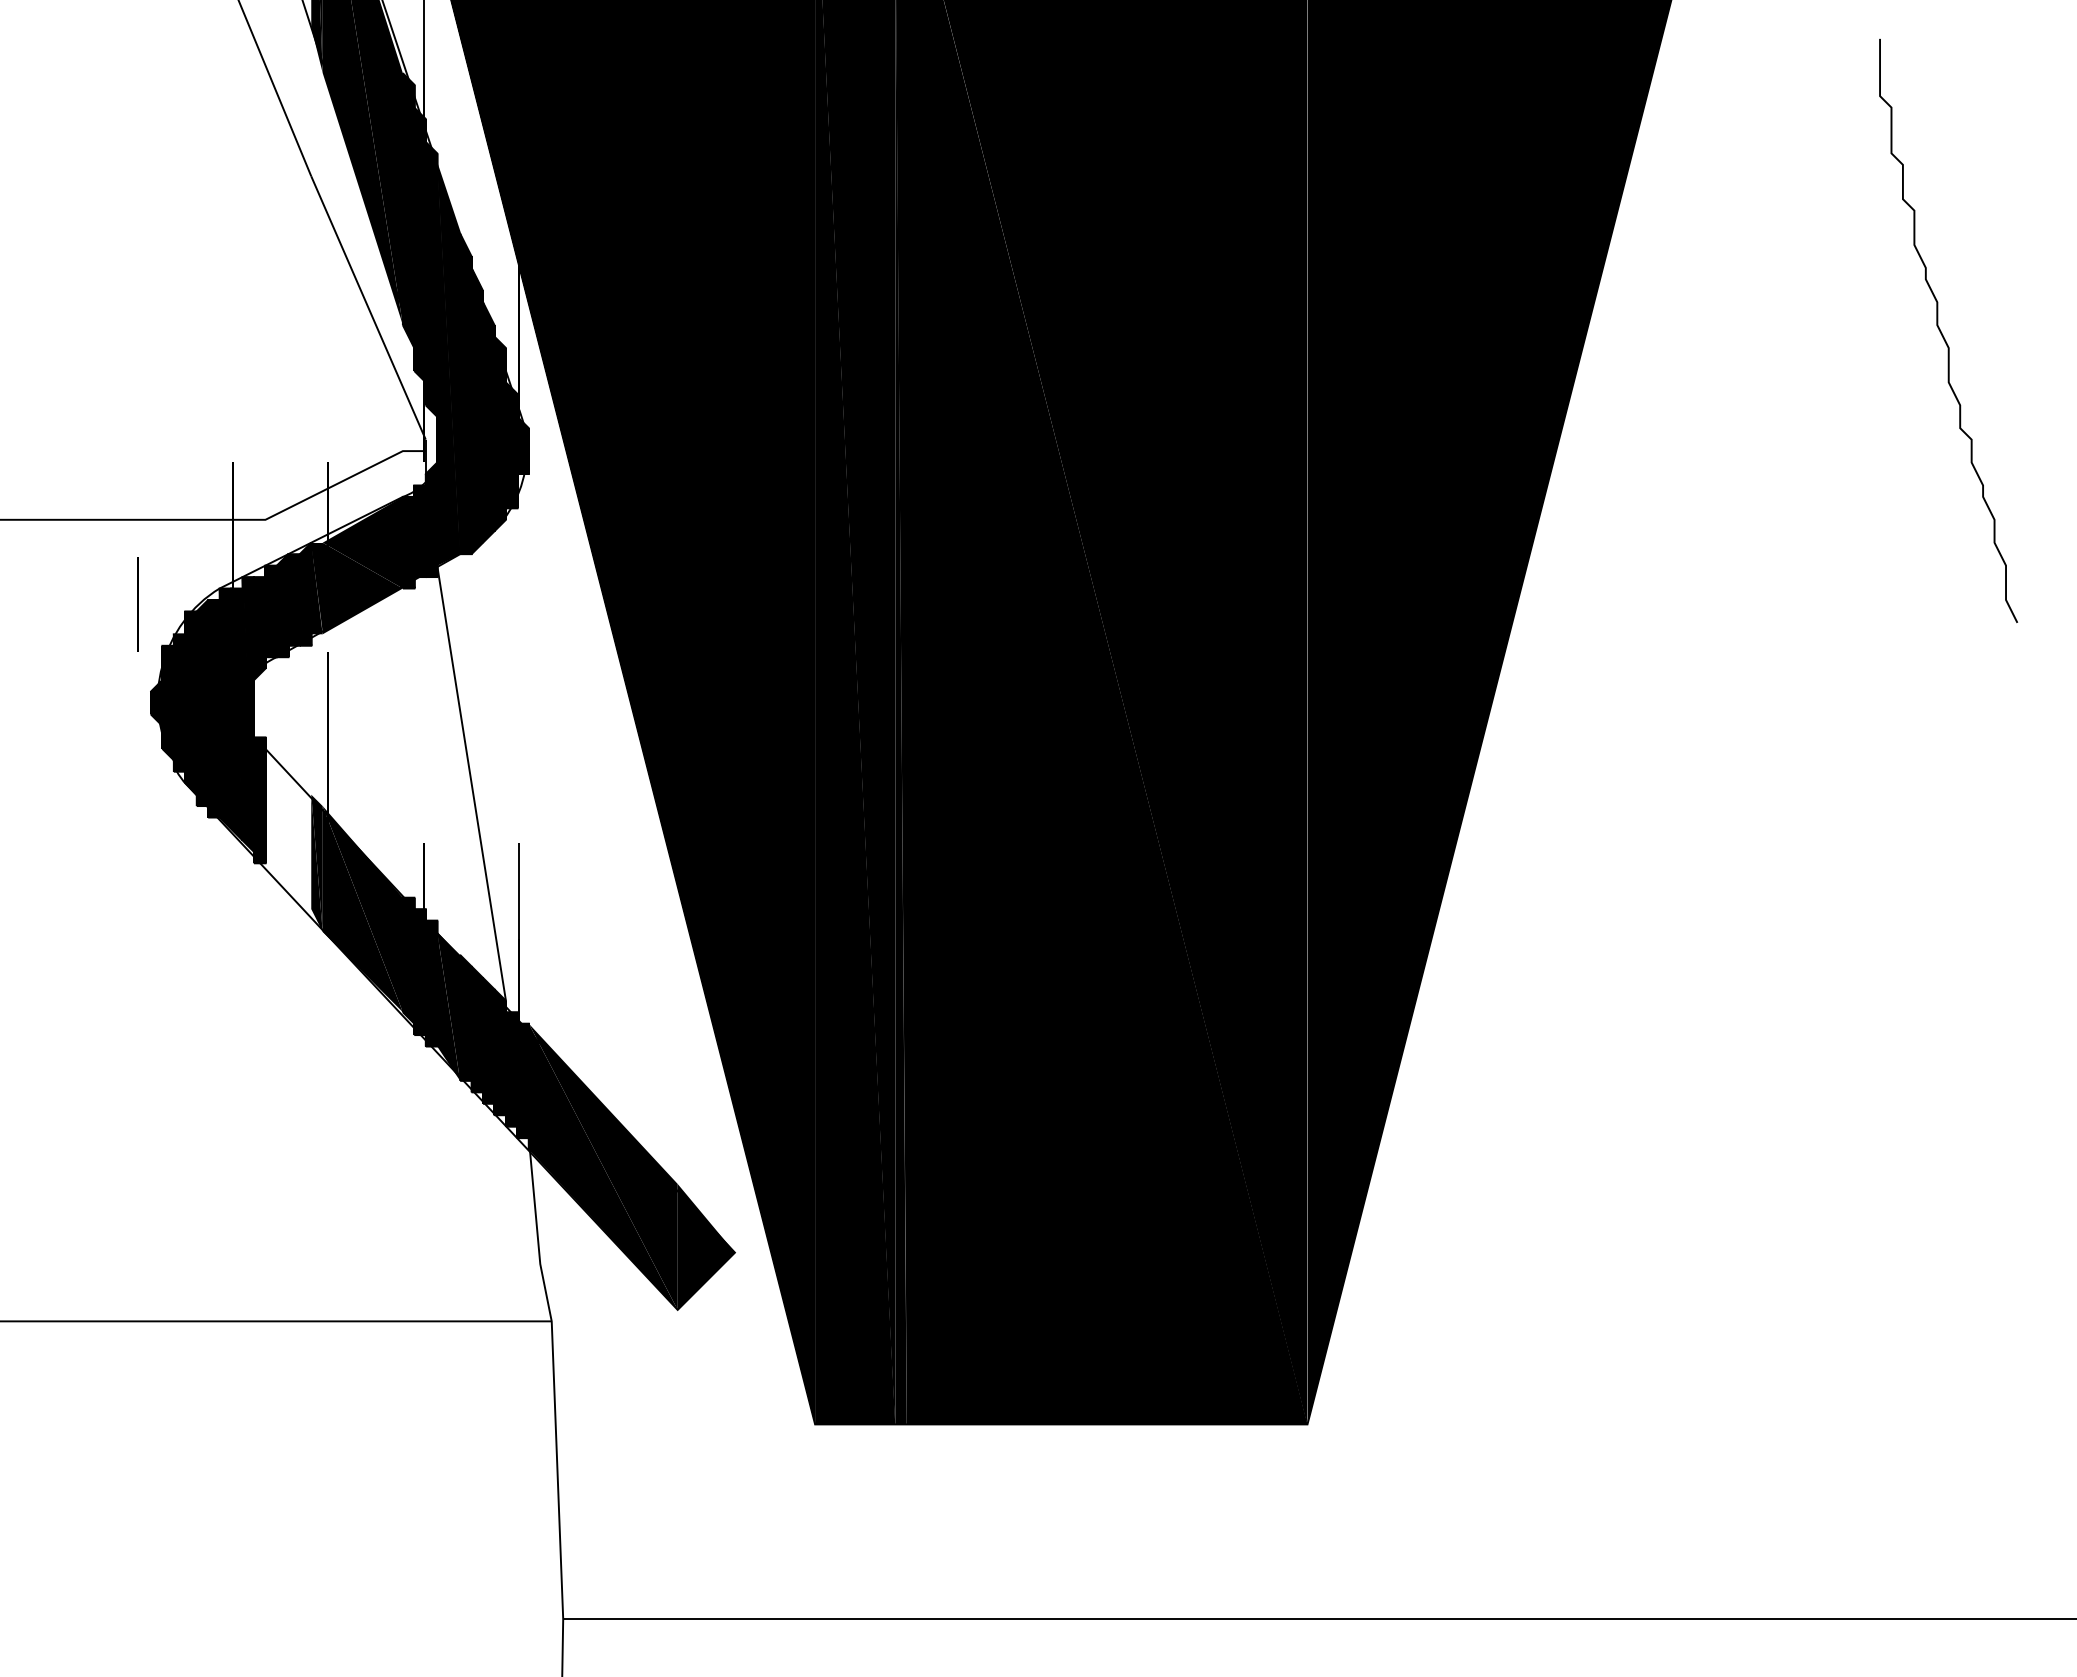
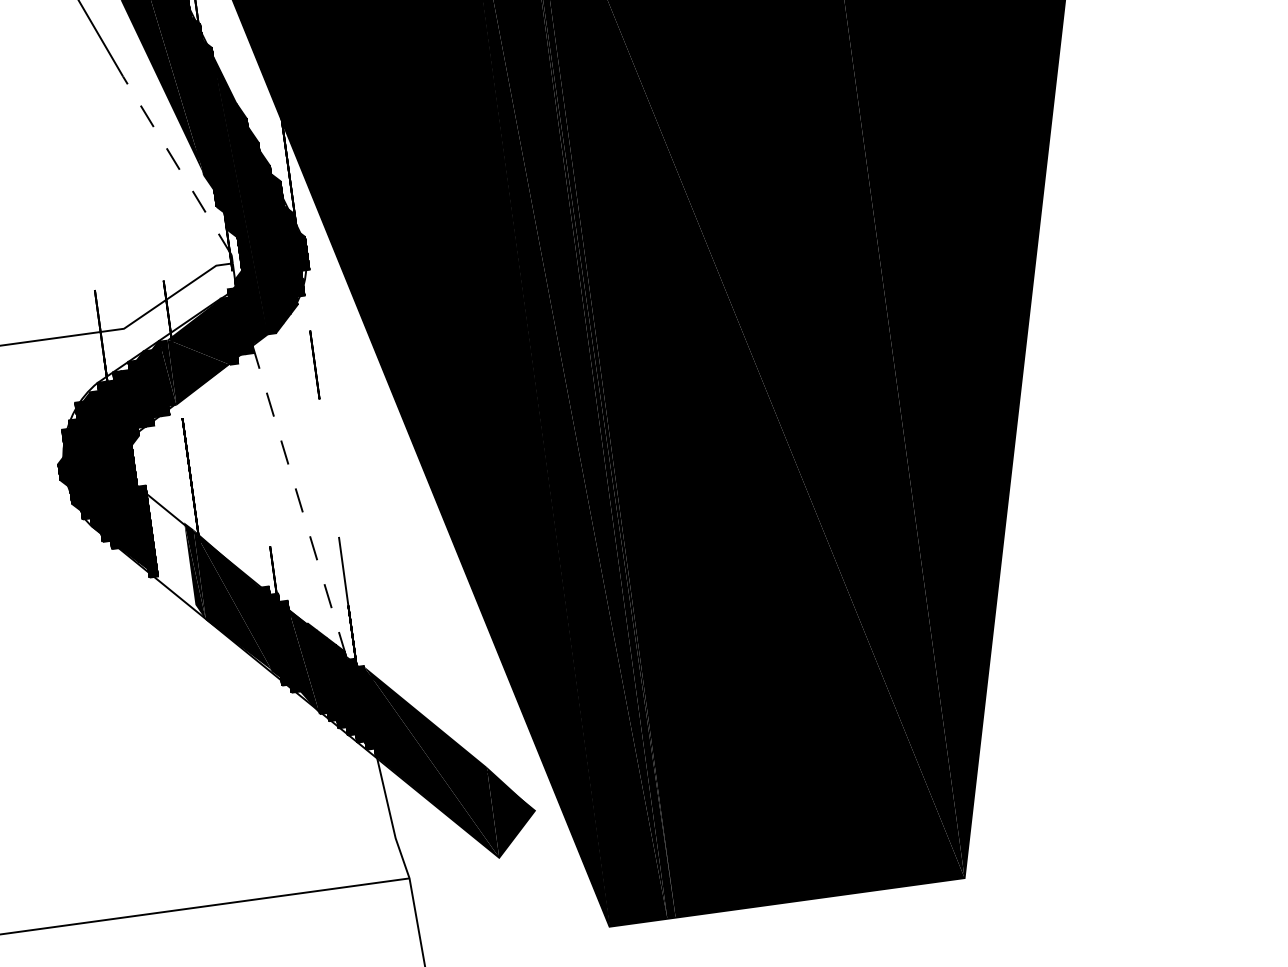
line: (368, 307) -> (177, 165), solid -> dashed
line: (137, 604) -> (314, 364), moved
line: (471, 783) -> (298, 498), solid -> dashed

